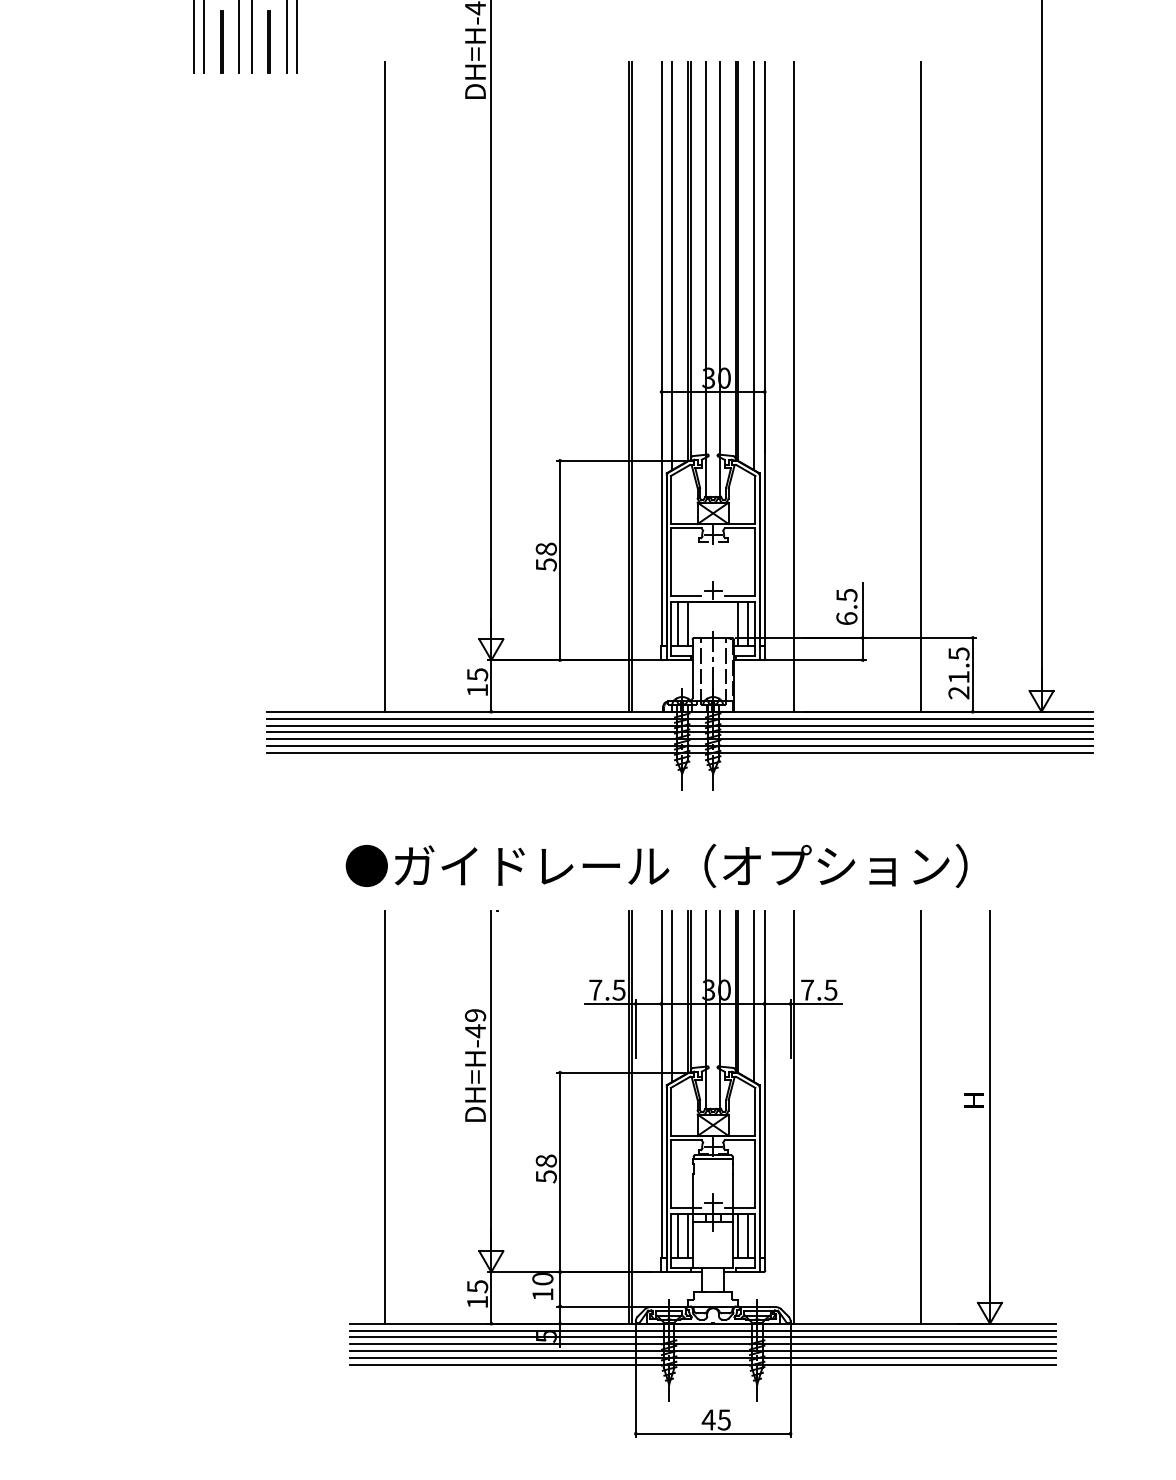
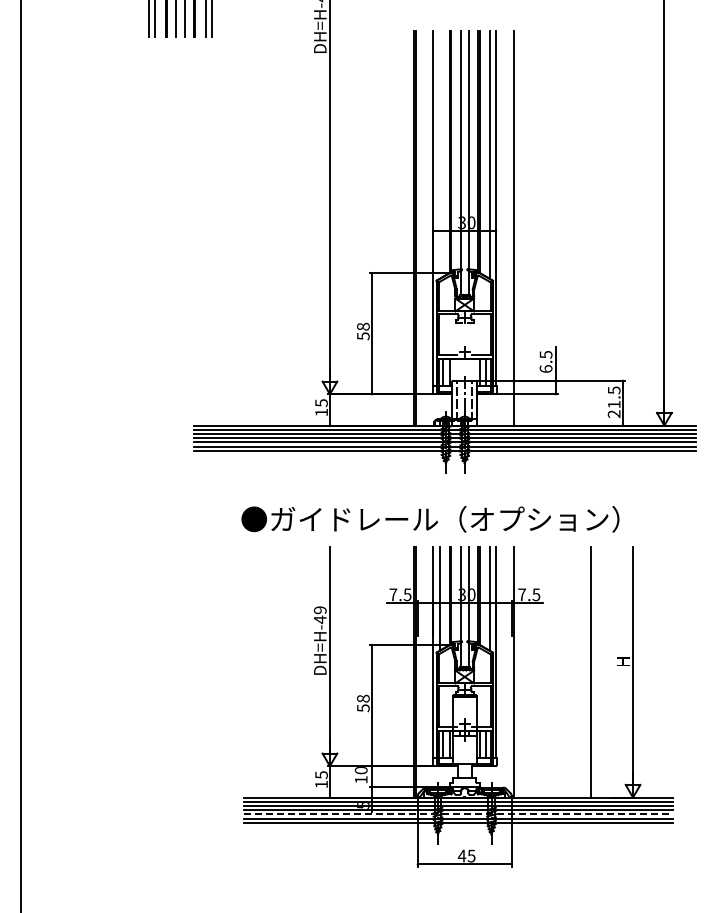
line: (671, 265) -> (439, 154), removed
line: (385, 385) -> (265, 227), removed
line: (921, 385) -> (591, 227), removed
line: (385, 1116) -> (265, 671), removed
line: (704, 1351) -> (459, 814), solid -> dashed

